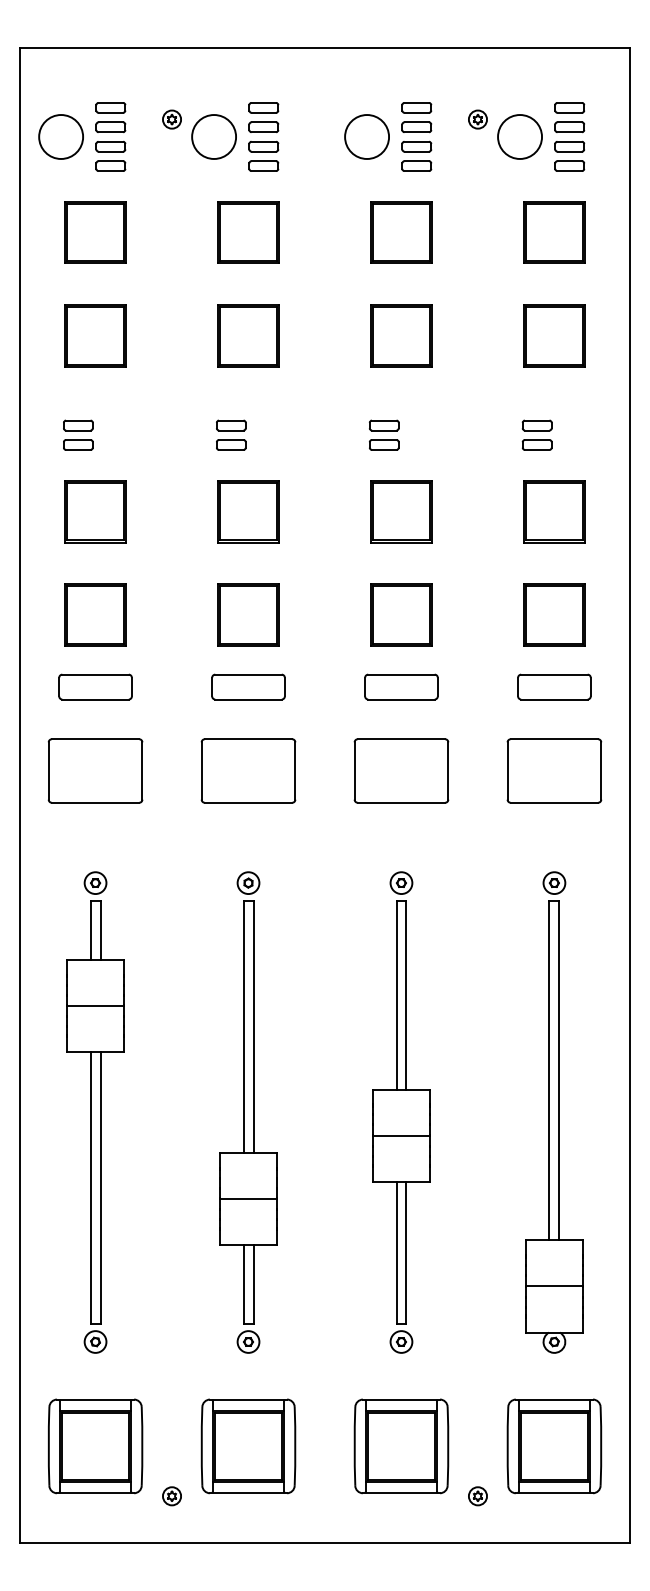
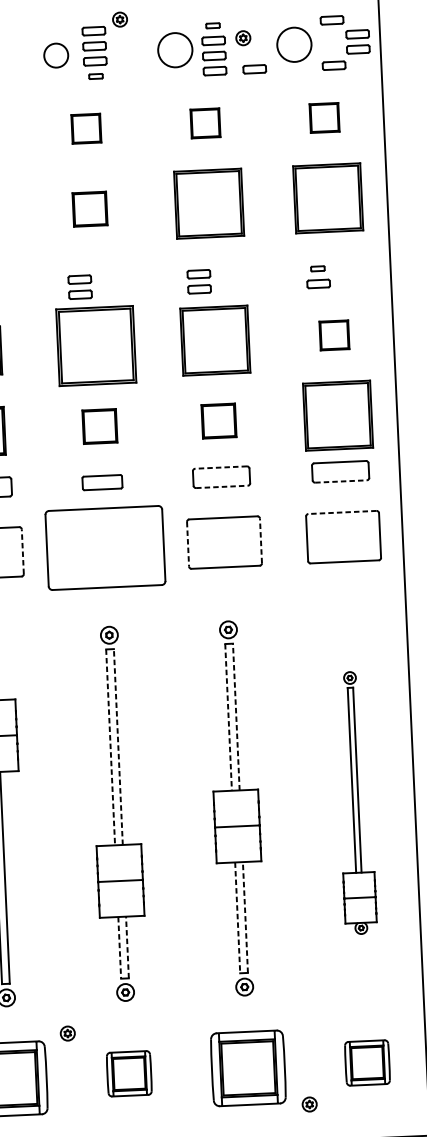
part: (416, 107) -> (212, 25), size x0.6
part: (171, 119) -> (119, 19), moved
part: (477, 119) -> (242, 38), moved
circle: (214, 136) -> (56, 55), size x0.7
part: (569, 136) -> (357, 41), moved
part: (263, 165) -> (95, 76), size x0.6
part: (467, 165) -> (254, 68), added
part: (248, 232) -> (86, 128), size x0.6
part: (401, 232) -> (205, 123), size x0.6
part: (554, 232) -> (324, 117), size x0.6
part: (248, 335) -> (90, 208), size x0.7
part: (401, 335) -> (209, 203), size x1.4
part: (554, 335) -> (328, 198), size x1.4
part: (536, 425) -> (317, 268), size x0.6
part: (248, 511) -> (96, 345), size x1.6
part: (401, 511) -> (215, 340), size x1.4
part: (554, 511) -> (334, 335), size x0.6
part: (248, 614) -> (99, 426), size x0.7
part: (401, 614) -> (219, 420), size x0.7
part: (554, 614) -> (338, 415), size x1.4
line: (400, 674) -> (220, 467), solid -> dashed
part: (248, 686) -> (102, 482), size x0.7
line: (401, 699) -> (222, 486), solid -> dashed
line: (554, 699) -> (341, 481), solid -> dashed
line: (554, 739) -> (342, 512), solid -> dashed
part: (248, 770) -> (105, 547), size x1.6
line: (142, 771) -> (22, 552), solid -> dashed
line: (354, 771) -> (187, 544), solid -> dashed
line: (448, 771) -> (261, 541), solid -> dashed
line: (406, 994) -> (236, 716), solid -> dashed
line: (396, 995) -> (228, 717), solid -> dashed
line: (243, 1026) -> (110, 747), solid -> dashed
line: (253, 1026) -> (118, 746), solid -> dashed
part: (554, 1112) -> (355, 803), size x0.7
line: (406, 1252) -> (245, 917), solid -> dashed
line: (396, 1253) -> (237, 918), solid -> dashed
line: (243, 1284) -> (119, 947), solid -> dashed
line: (253, 1284) -> (127, 947), solid -> dashed
part: (248, 1446) -> (129, 1073), size x0.6
part: (554, 1446) -> (367, 1063), size x0.6
part: (171, 1496) -> (67, 1033), moved

